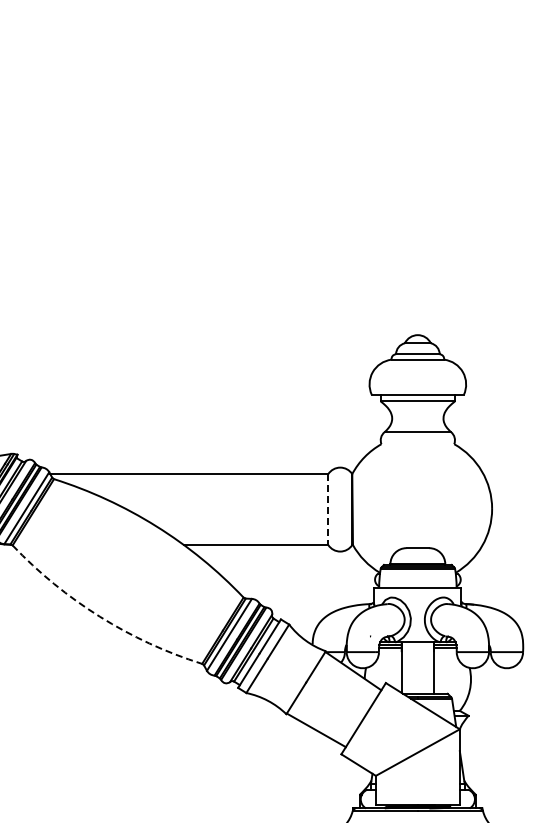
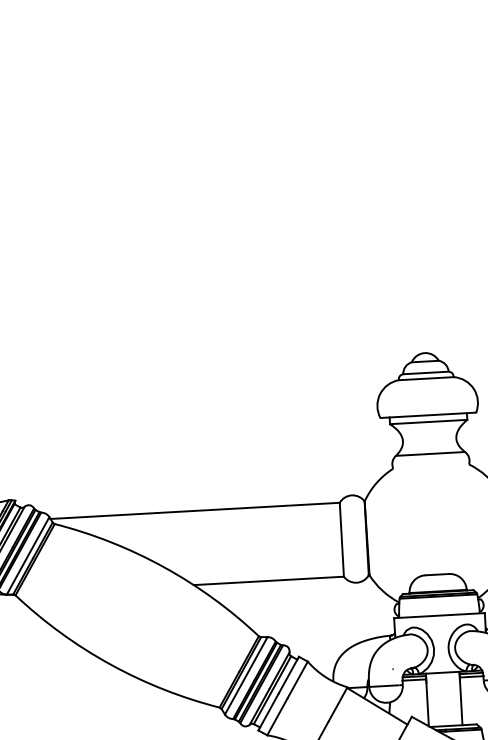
line: (328, 509) -> (342, 539), dashed -> solid
arc: (99, 616) -> (110, 664), dashed -> solid

